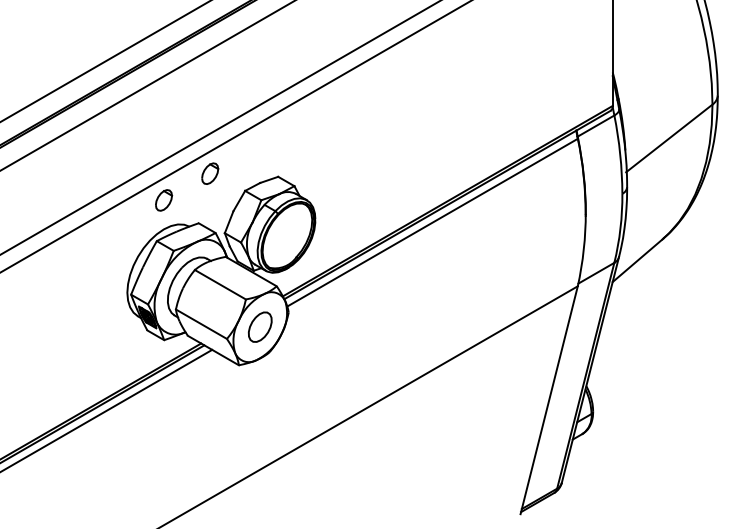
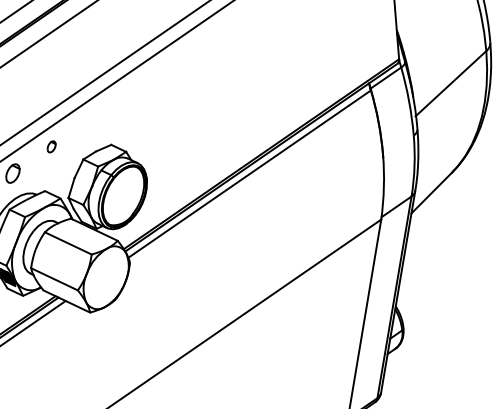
part: (210, 173) -> (51, 146), size x0.6
part: (259, 326) -> (105, 277), removed

